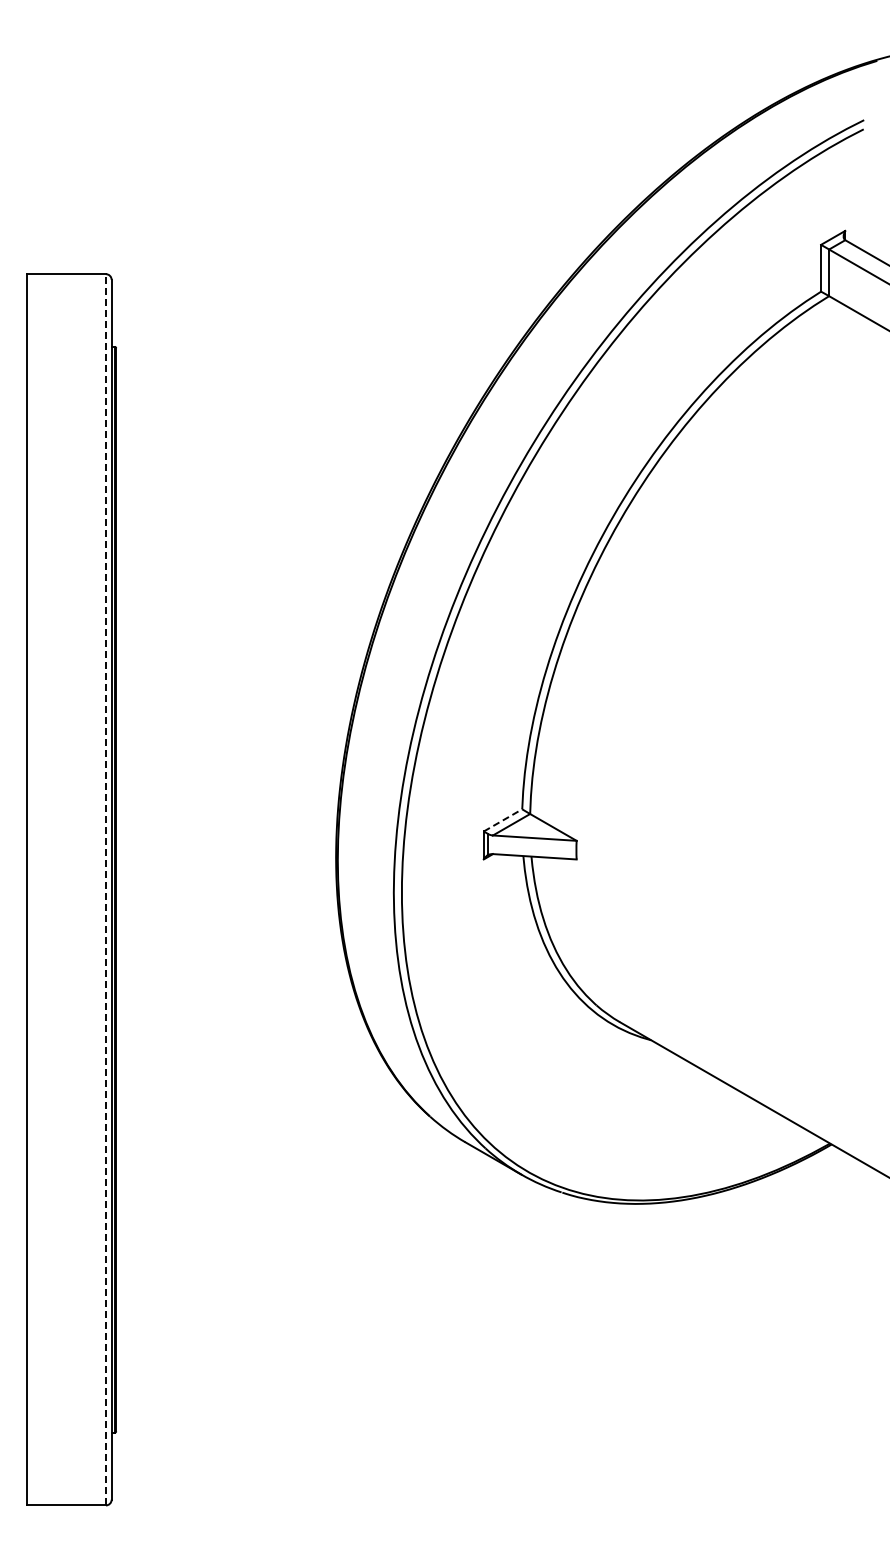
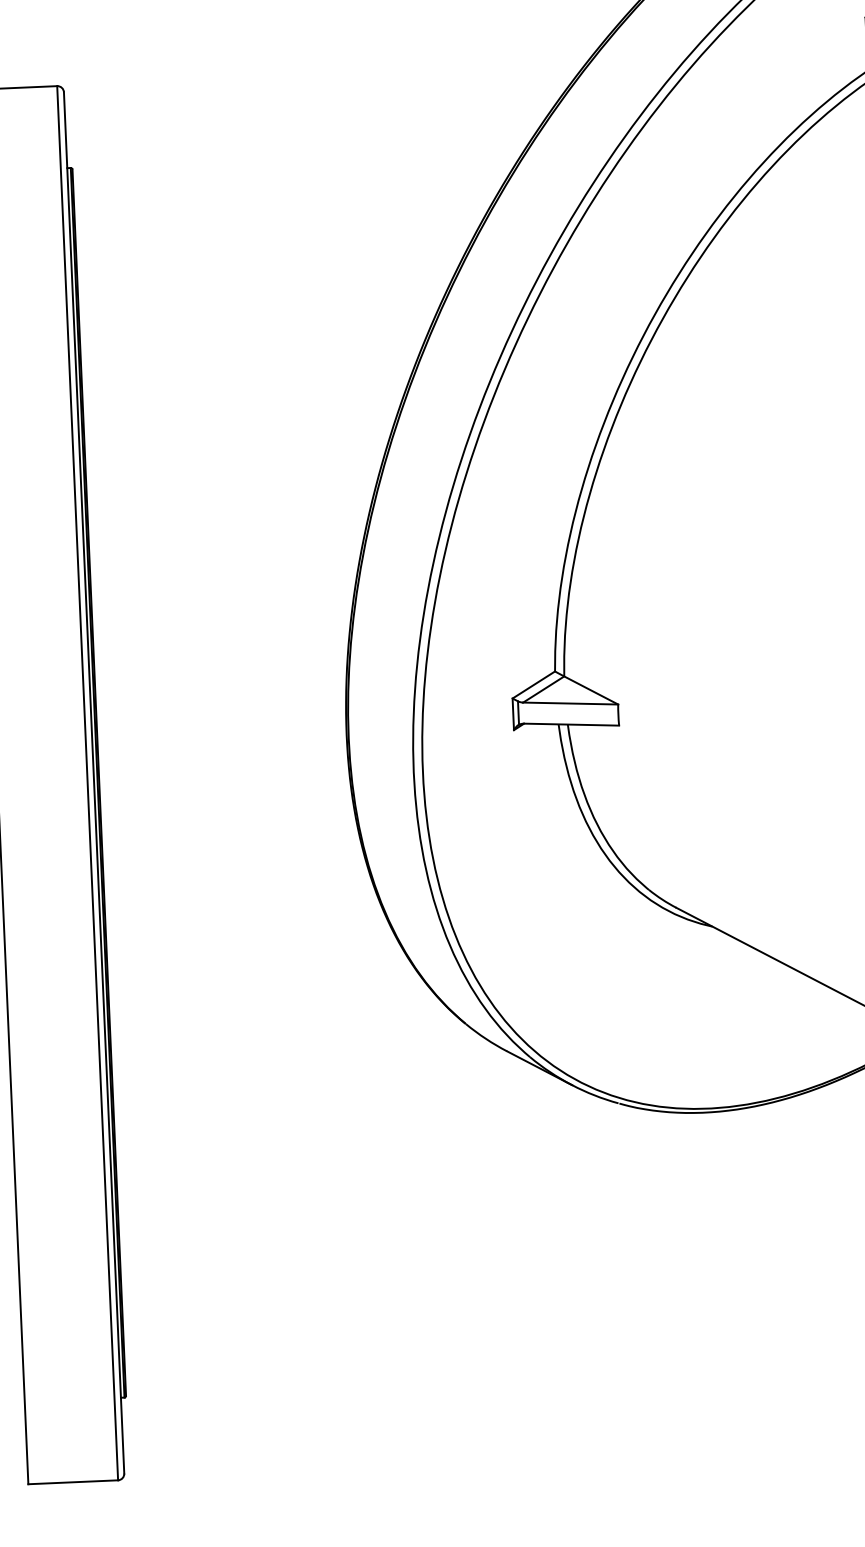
line: (503, 820) -> (534, 685), dashed -> solid
line: (105, 889) -> (87, 782), dashed -> solid

